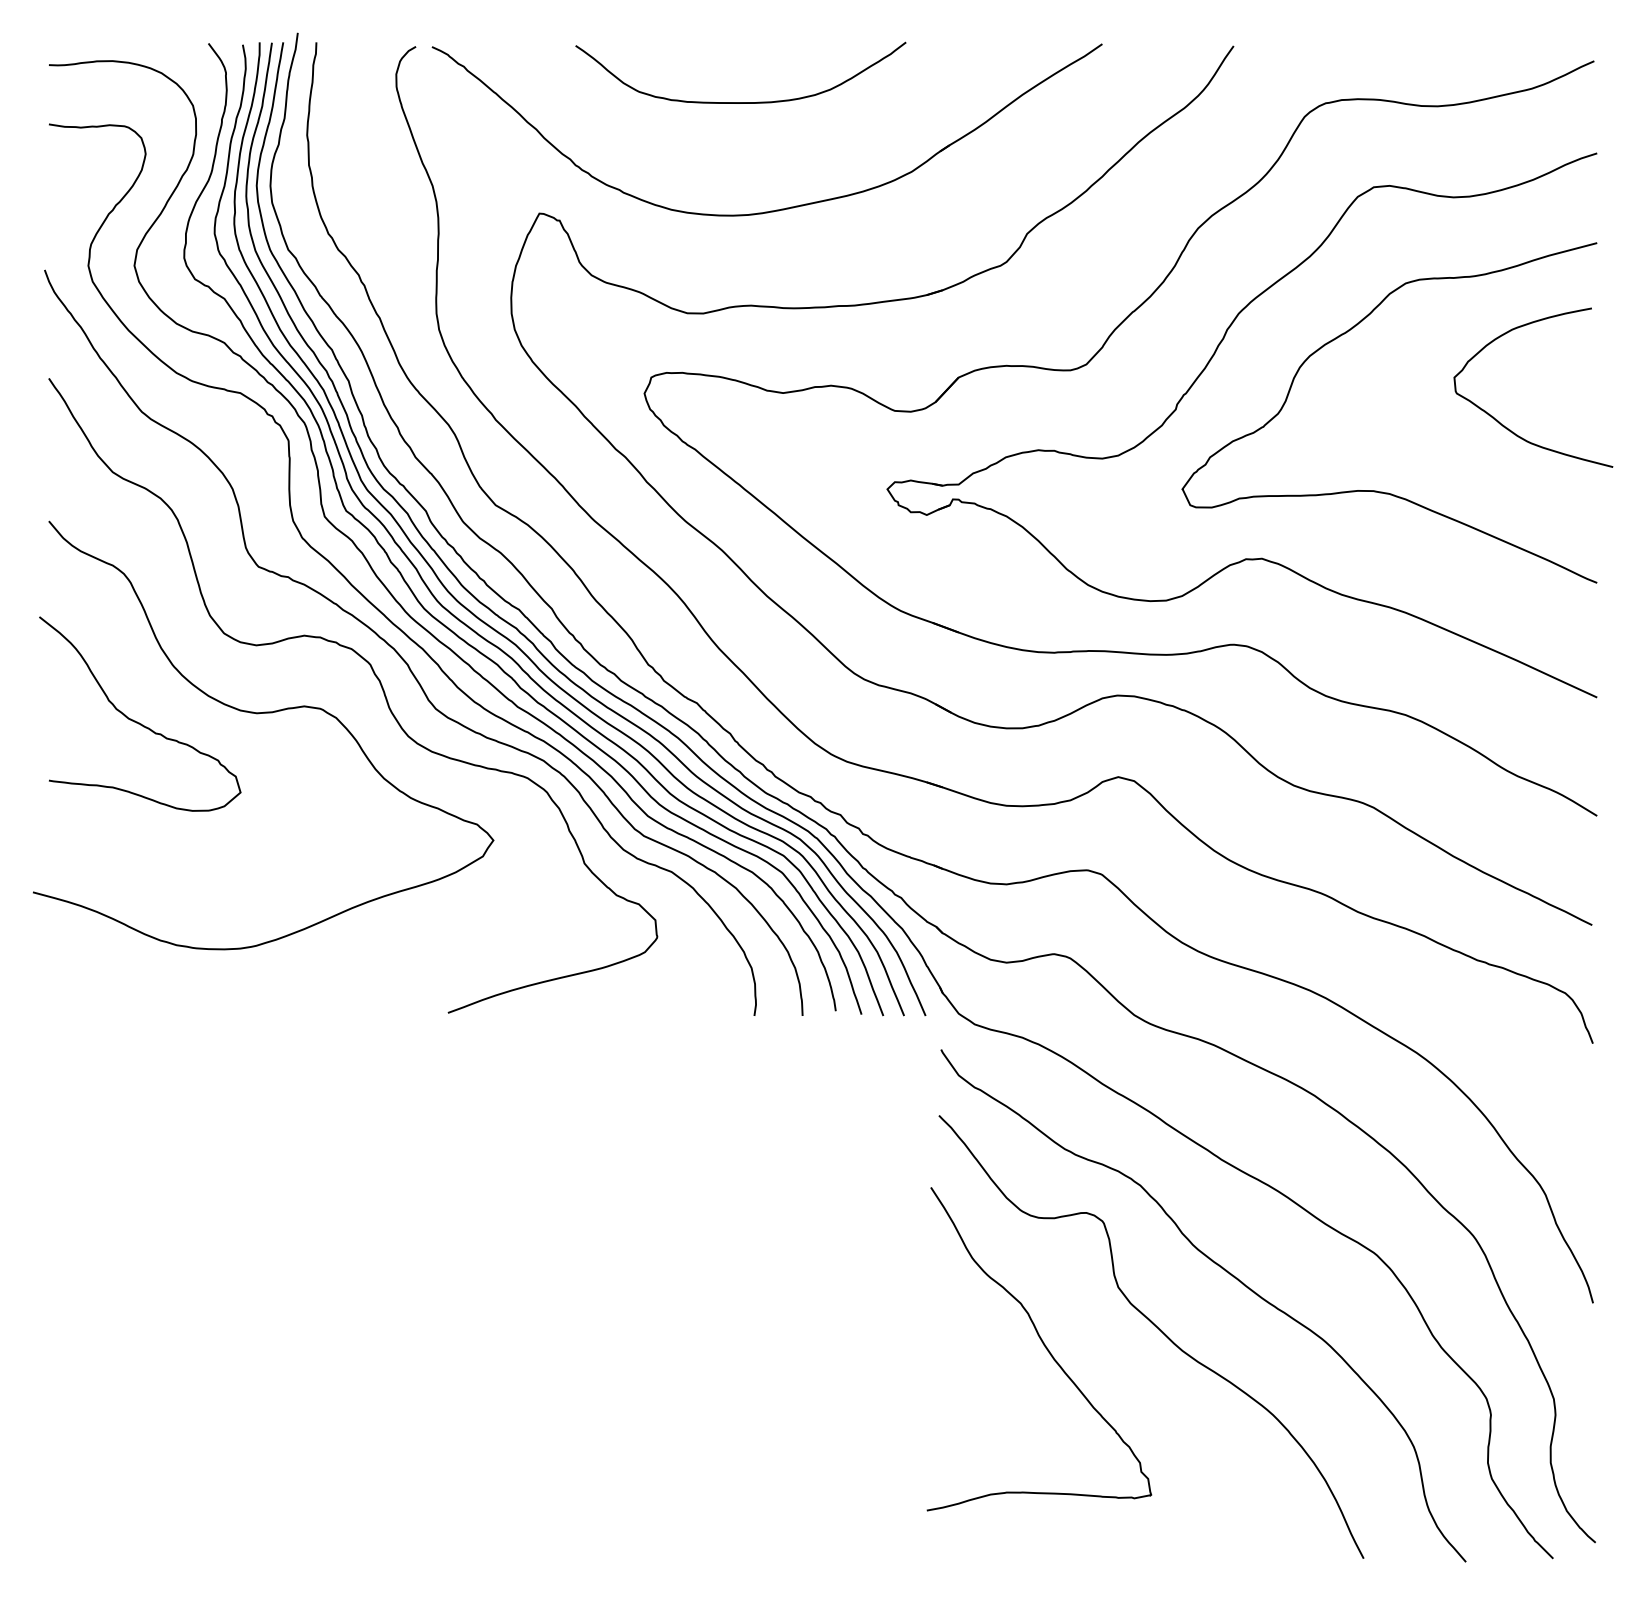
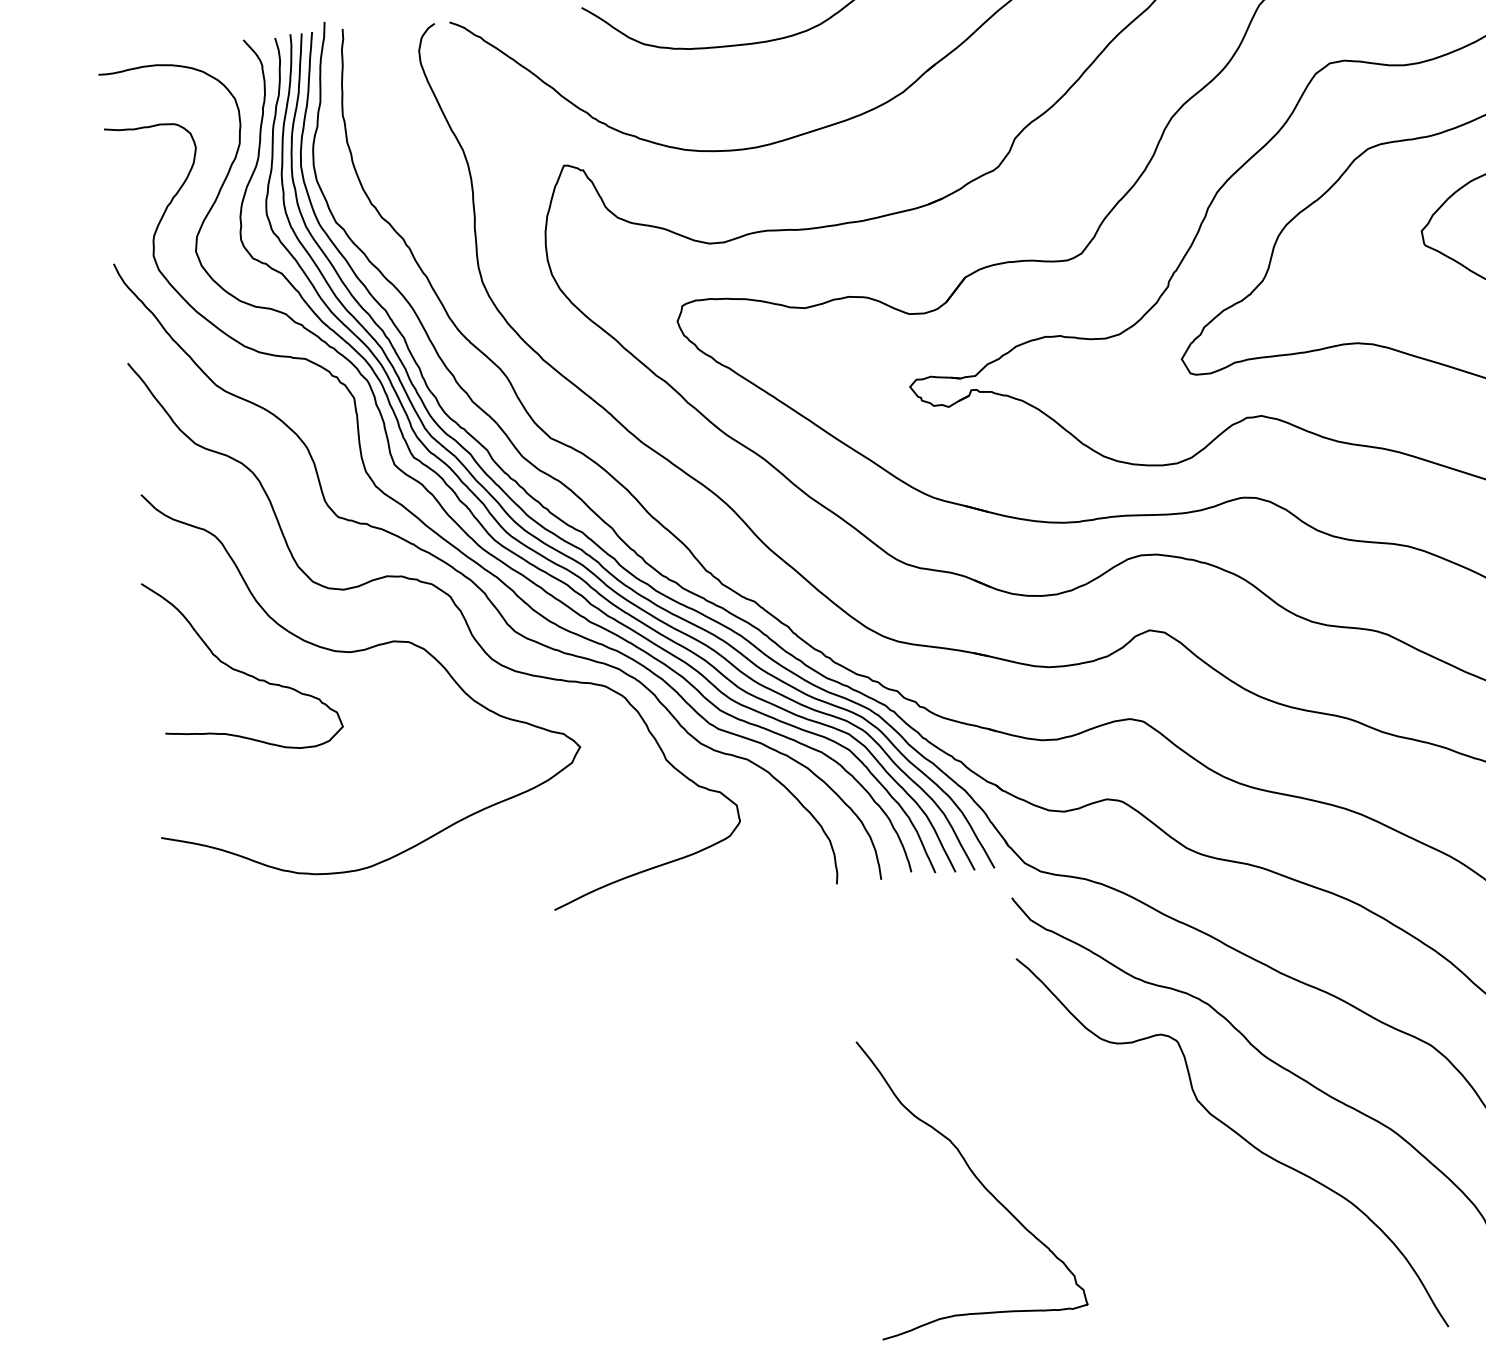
curve: (1043, 1345) -> (974, 1176), moved

